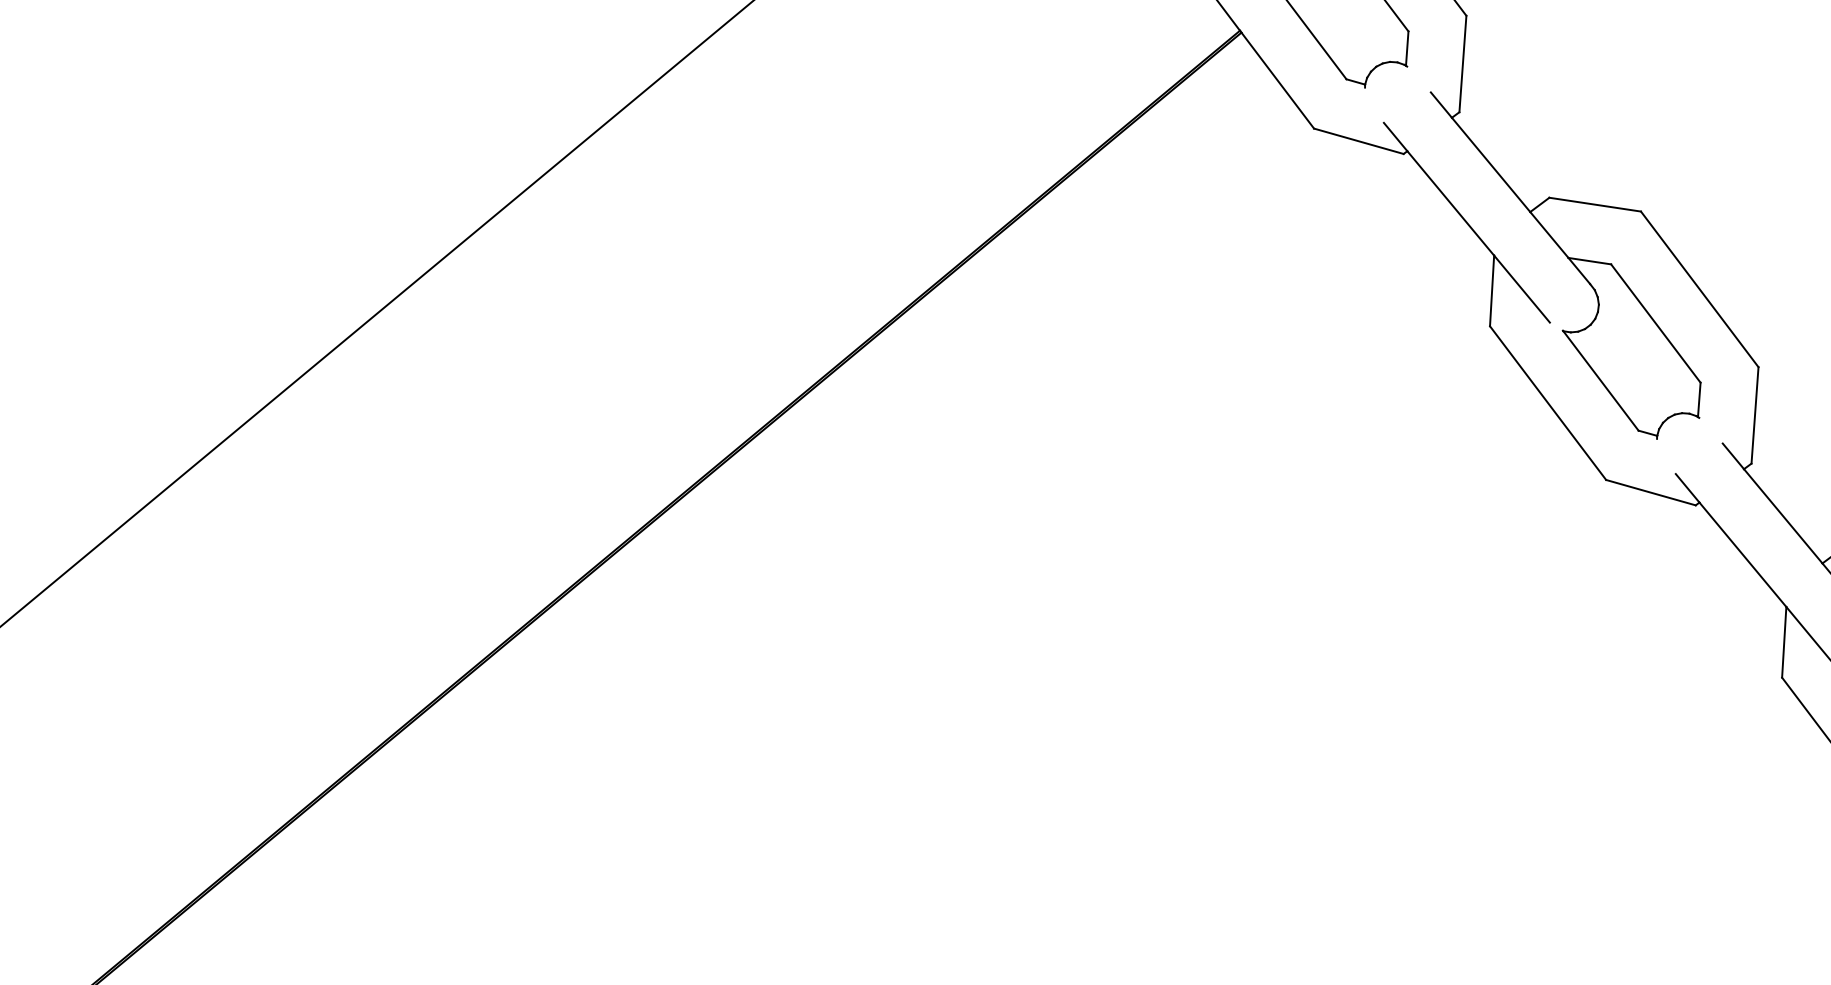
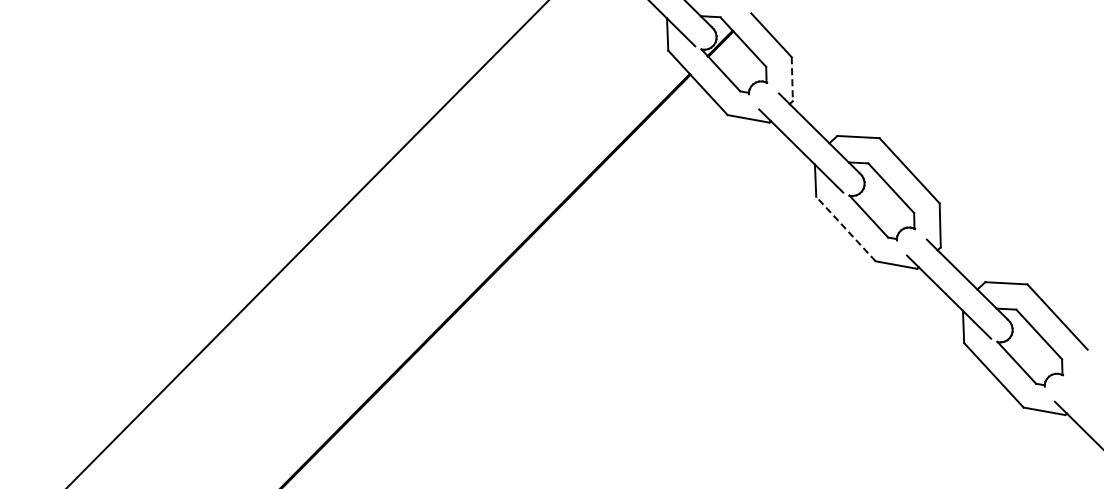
line: (1463, 64) -> (792, 79), solid -> dashed
line: (1546, 403) -> (845, 229), solid -> dashed

